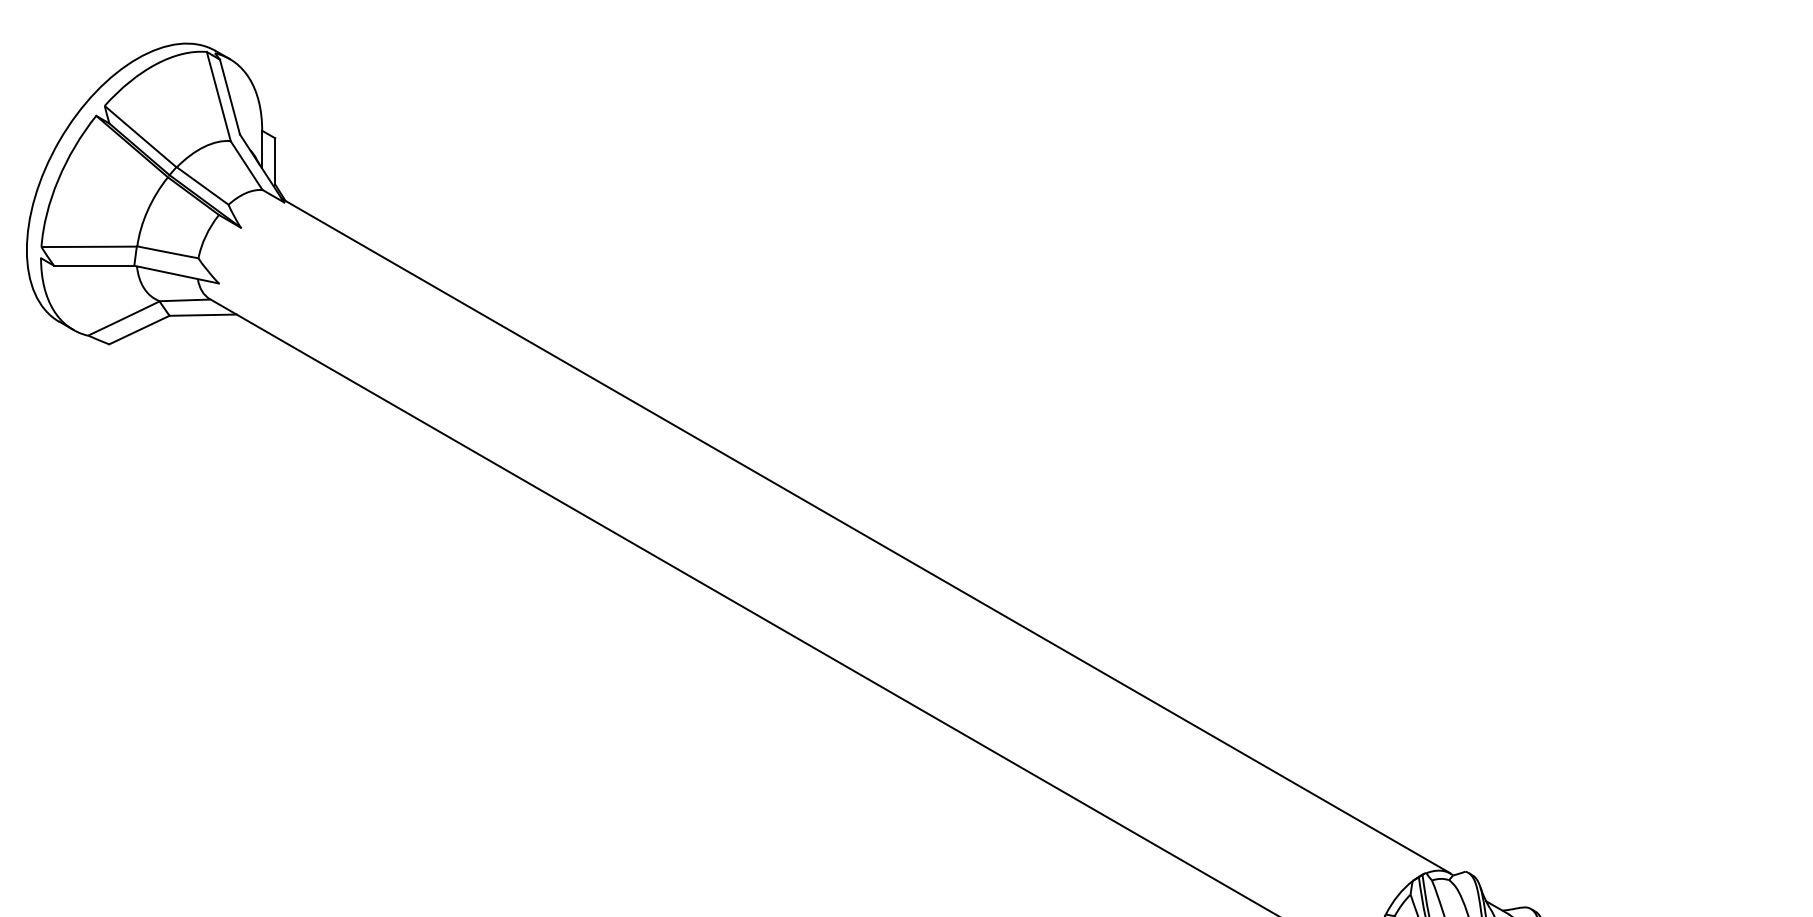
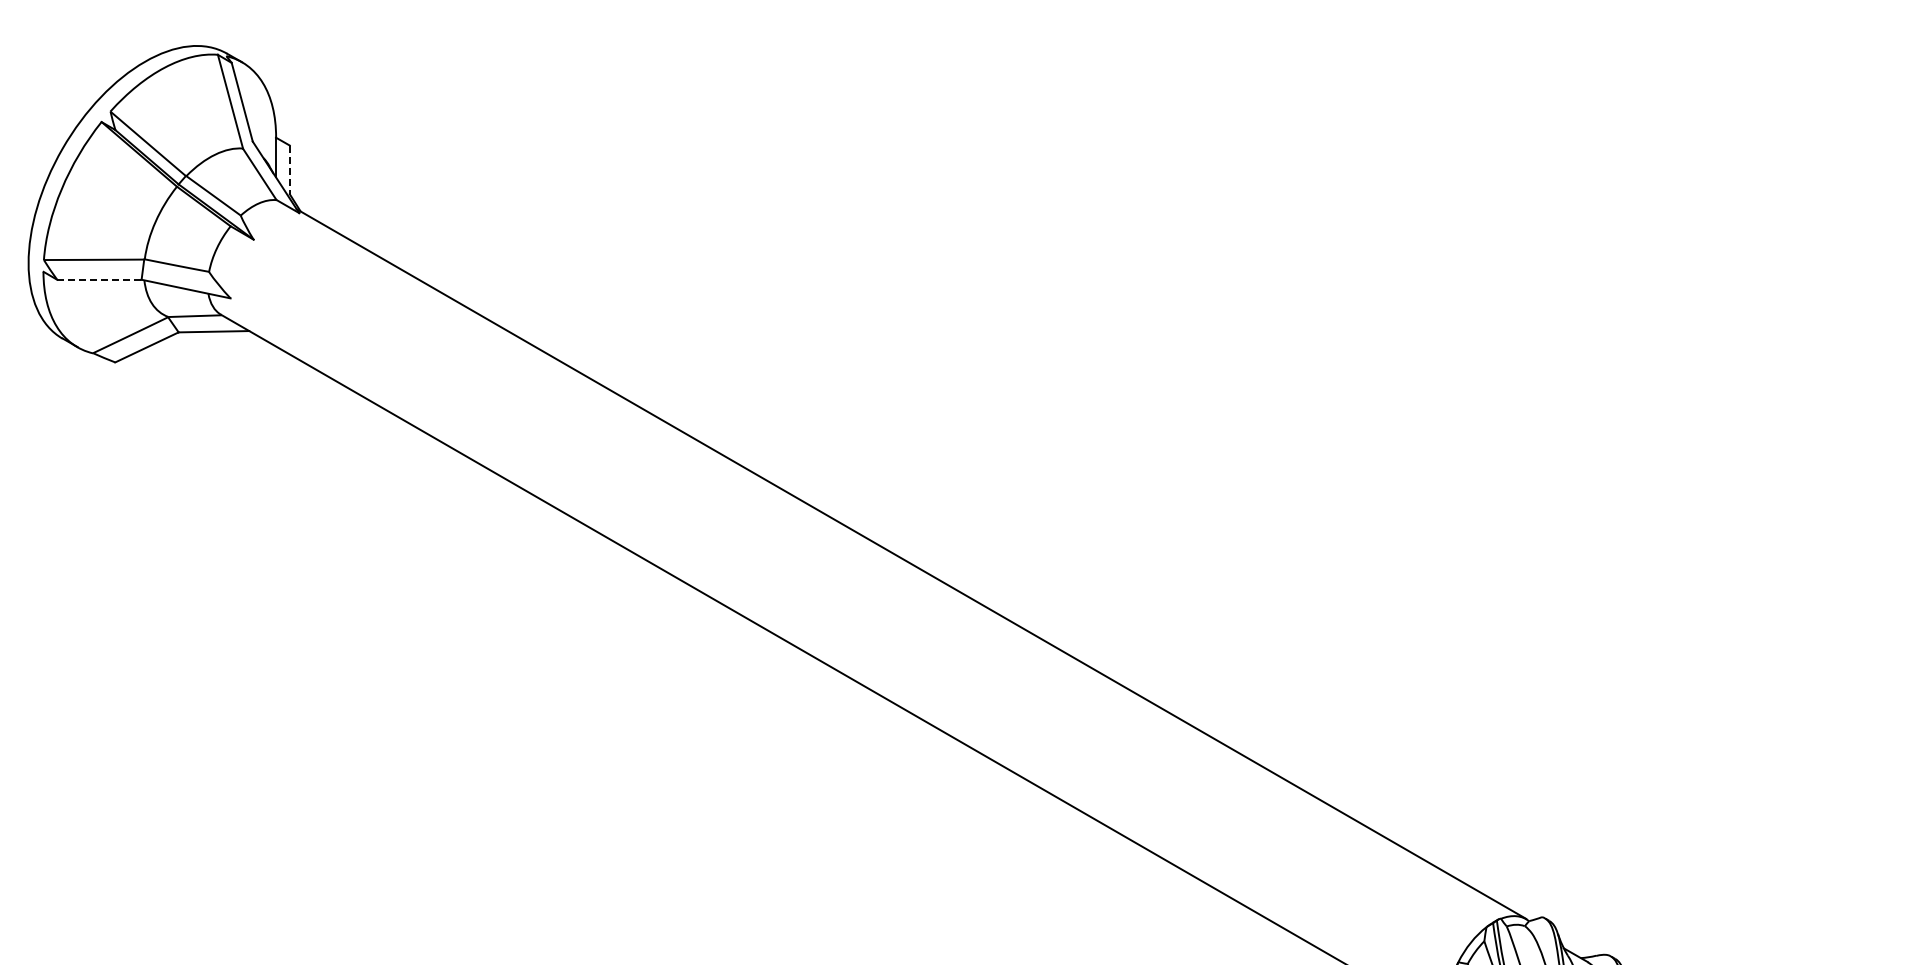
line: (274, 161) -> (289, 170), solid -> dashed
line: (94, 265) -> (99, 279), solid -> dashed

